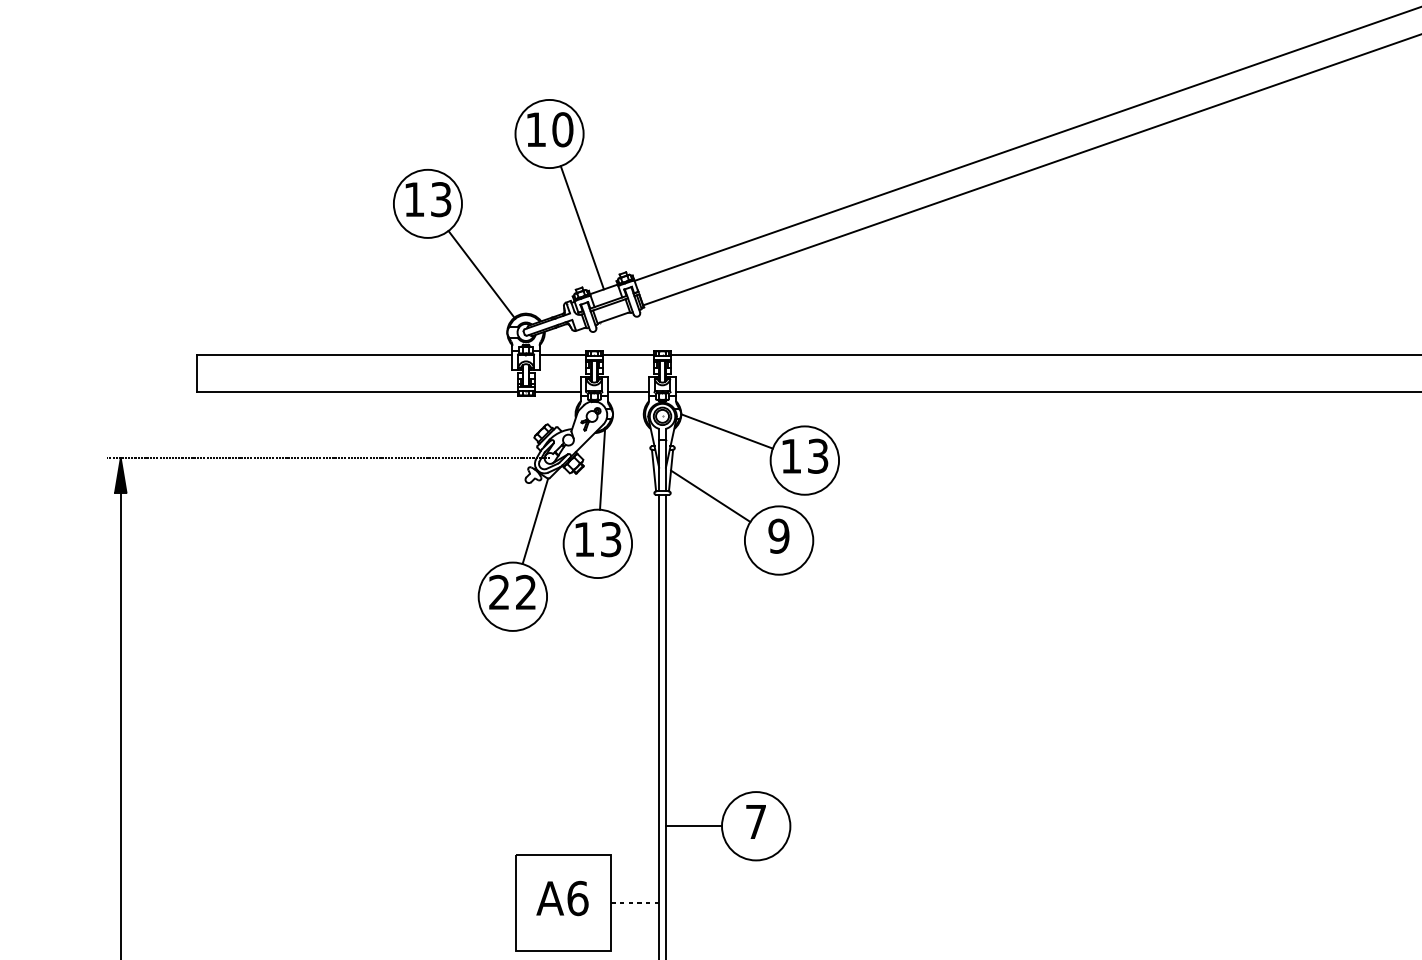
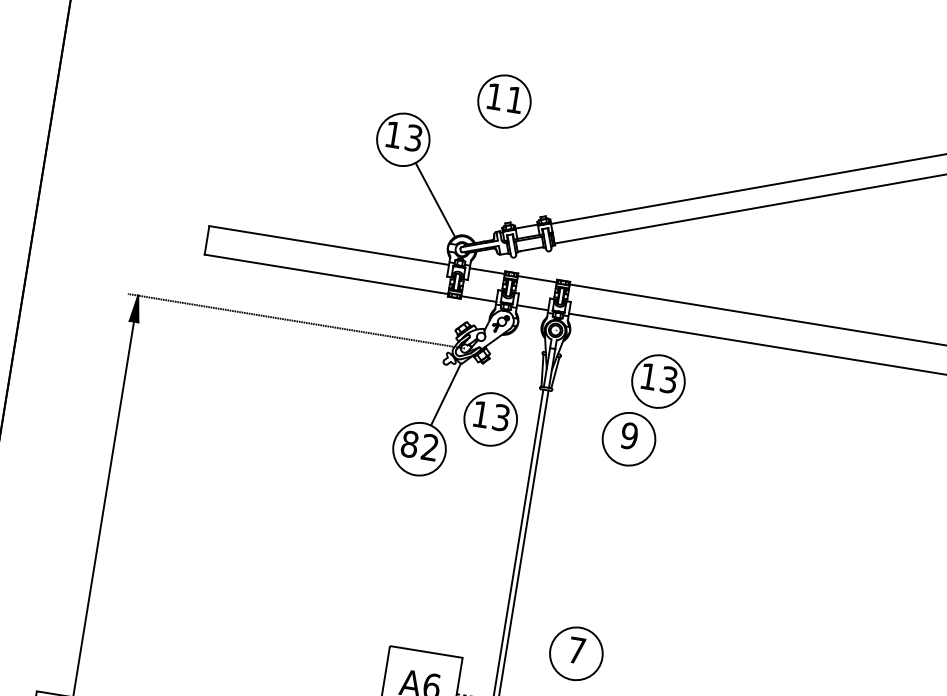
text: (562, 129) -> (514, 99), 10 -> 11
line: (581, 227) -> (517, 176), removed
line: (726, 431) -> (602, 349), removed
line: (602, 468) -> (503, 362), removed
line: (710, 495) -> (582, 396), removed
text: (499, 592) -> (409, 444), 22 -> 82
line: (693, 826) -> (528, 646), removed

